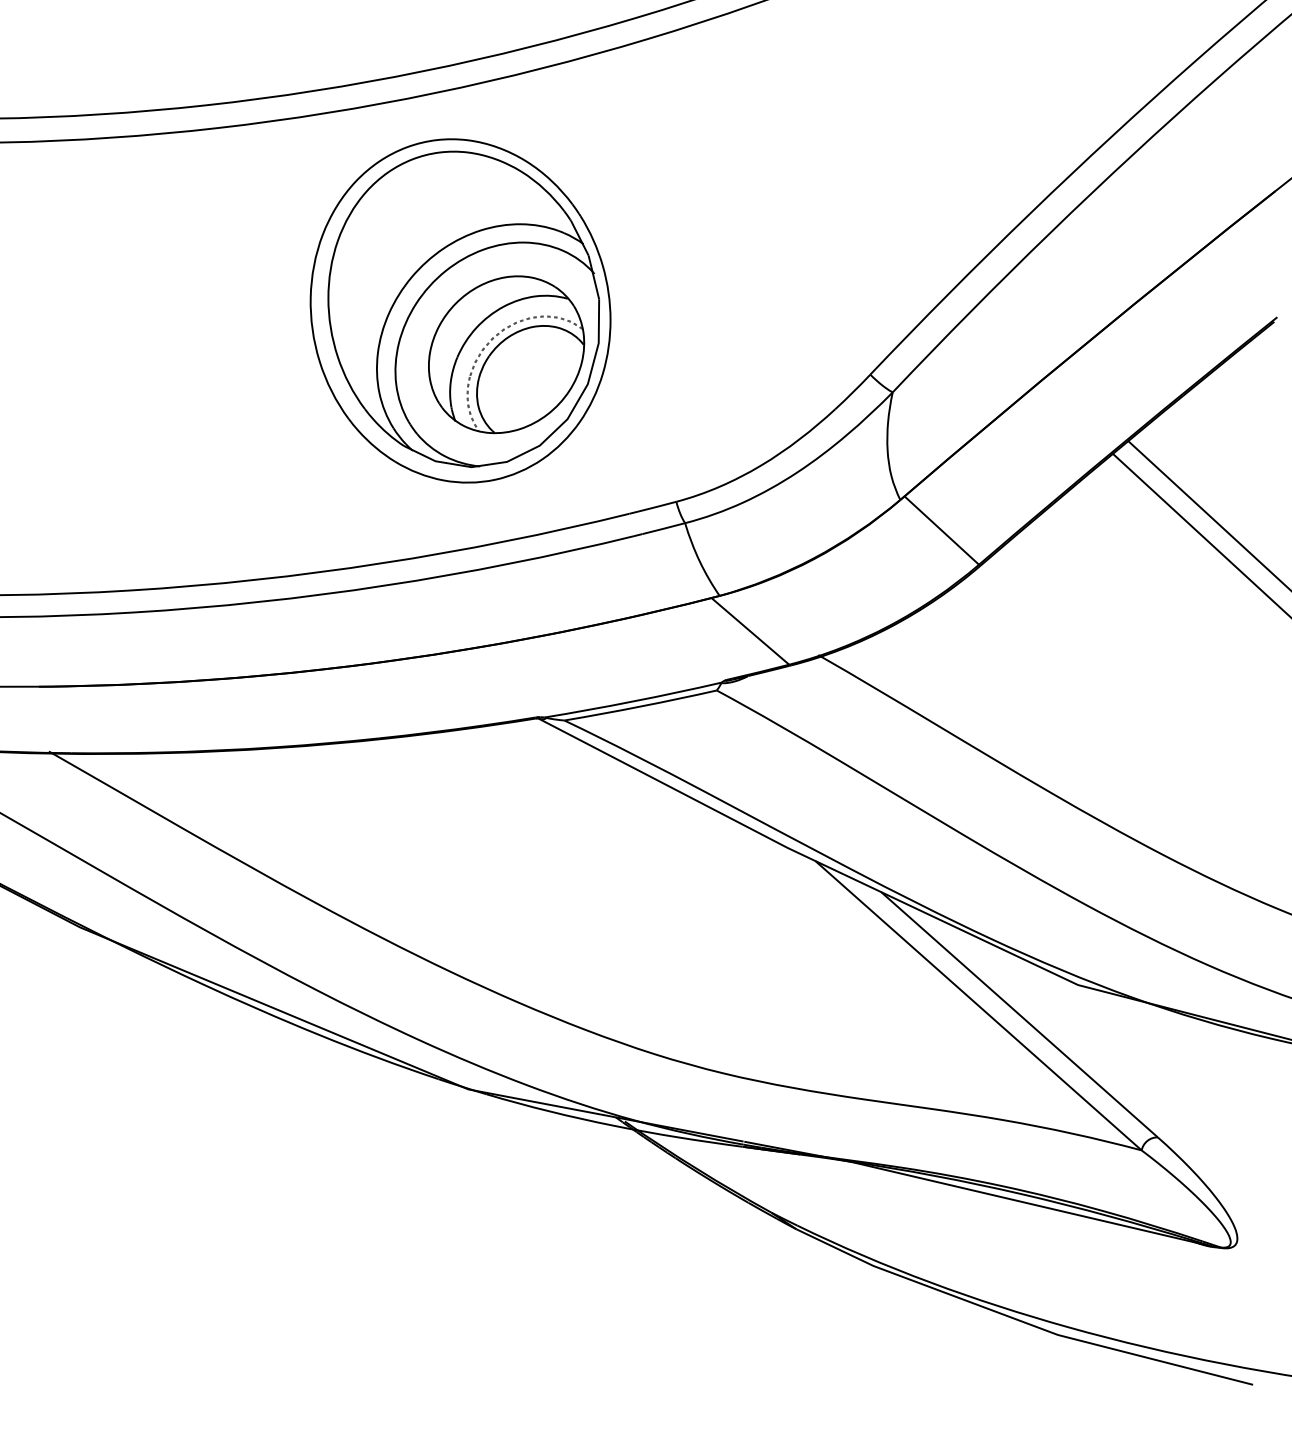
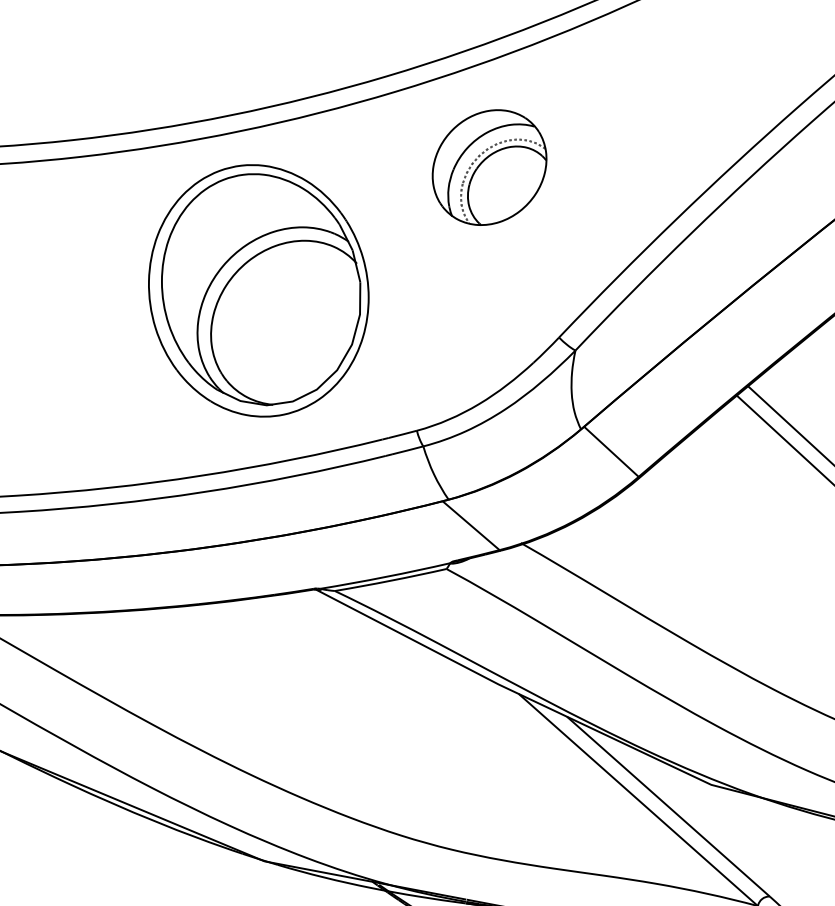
part: (506, 354) -> (489, 167), moved

